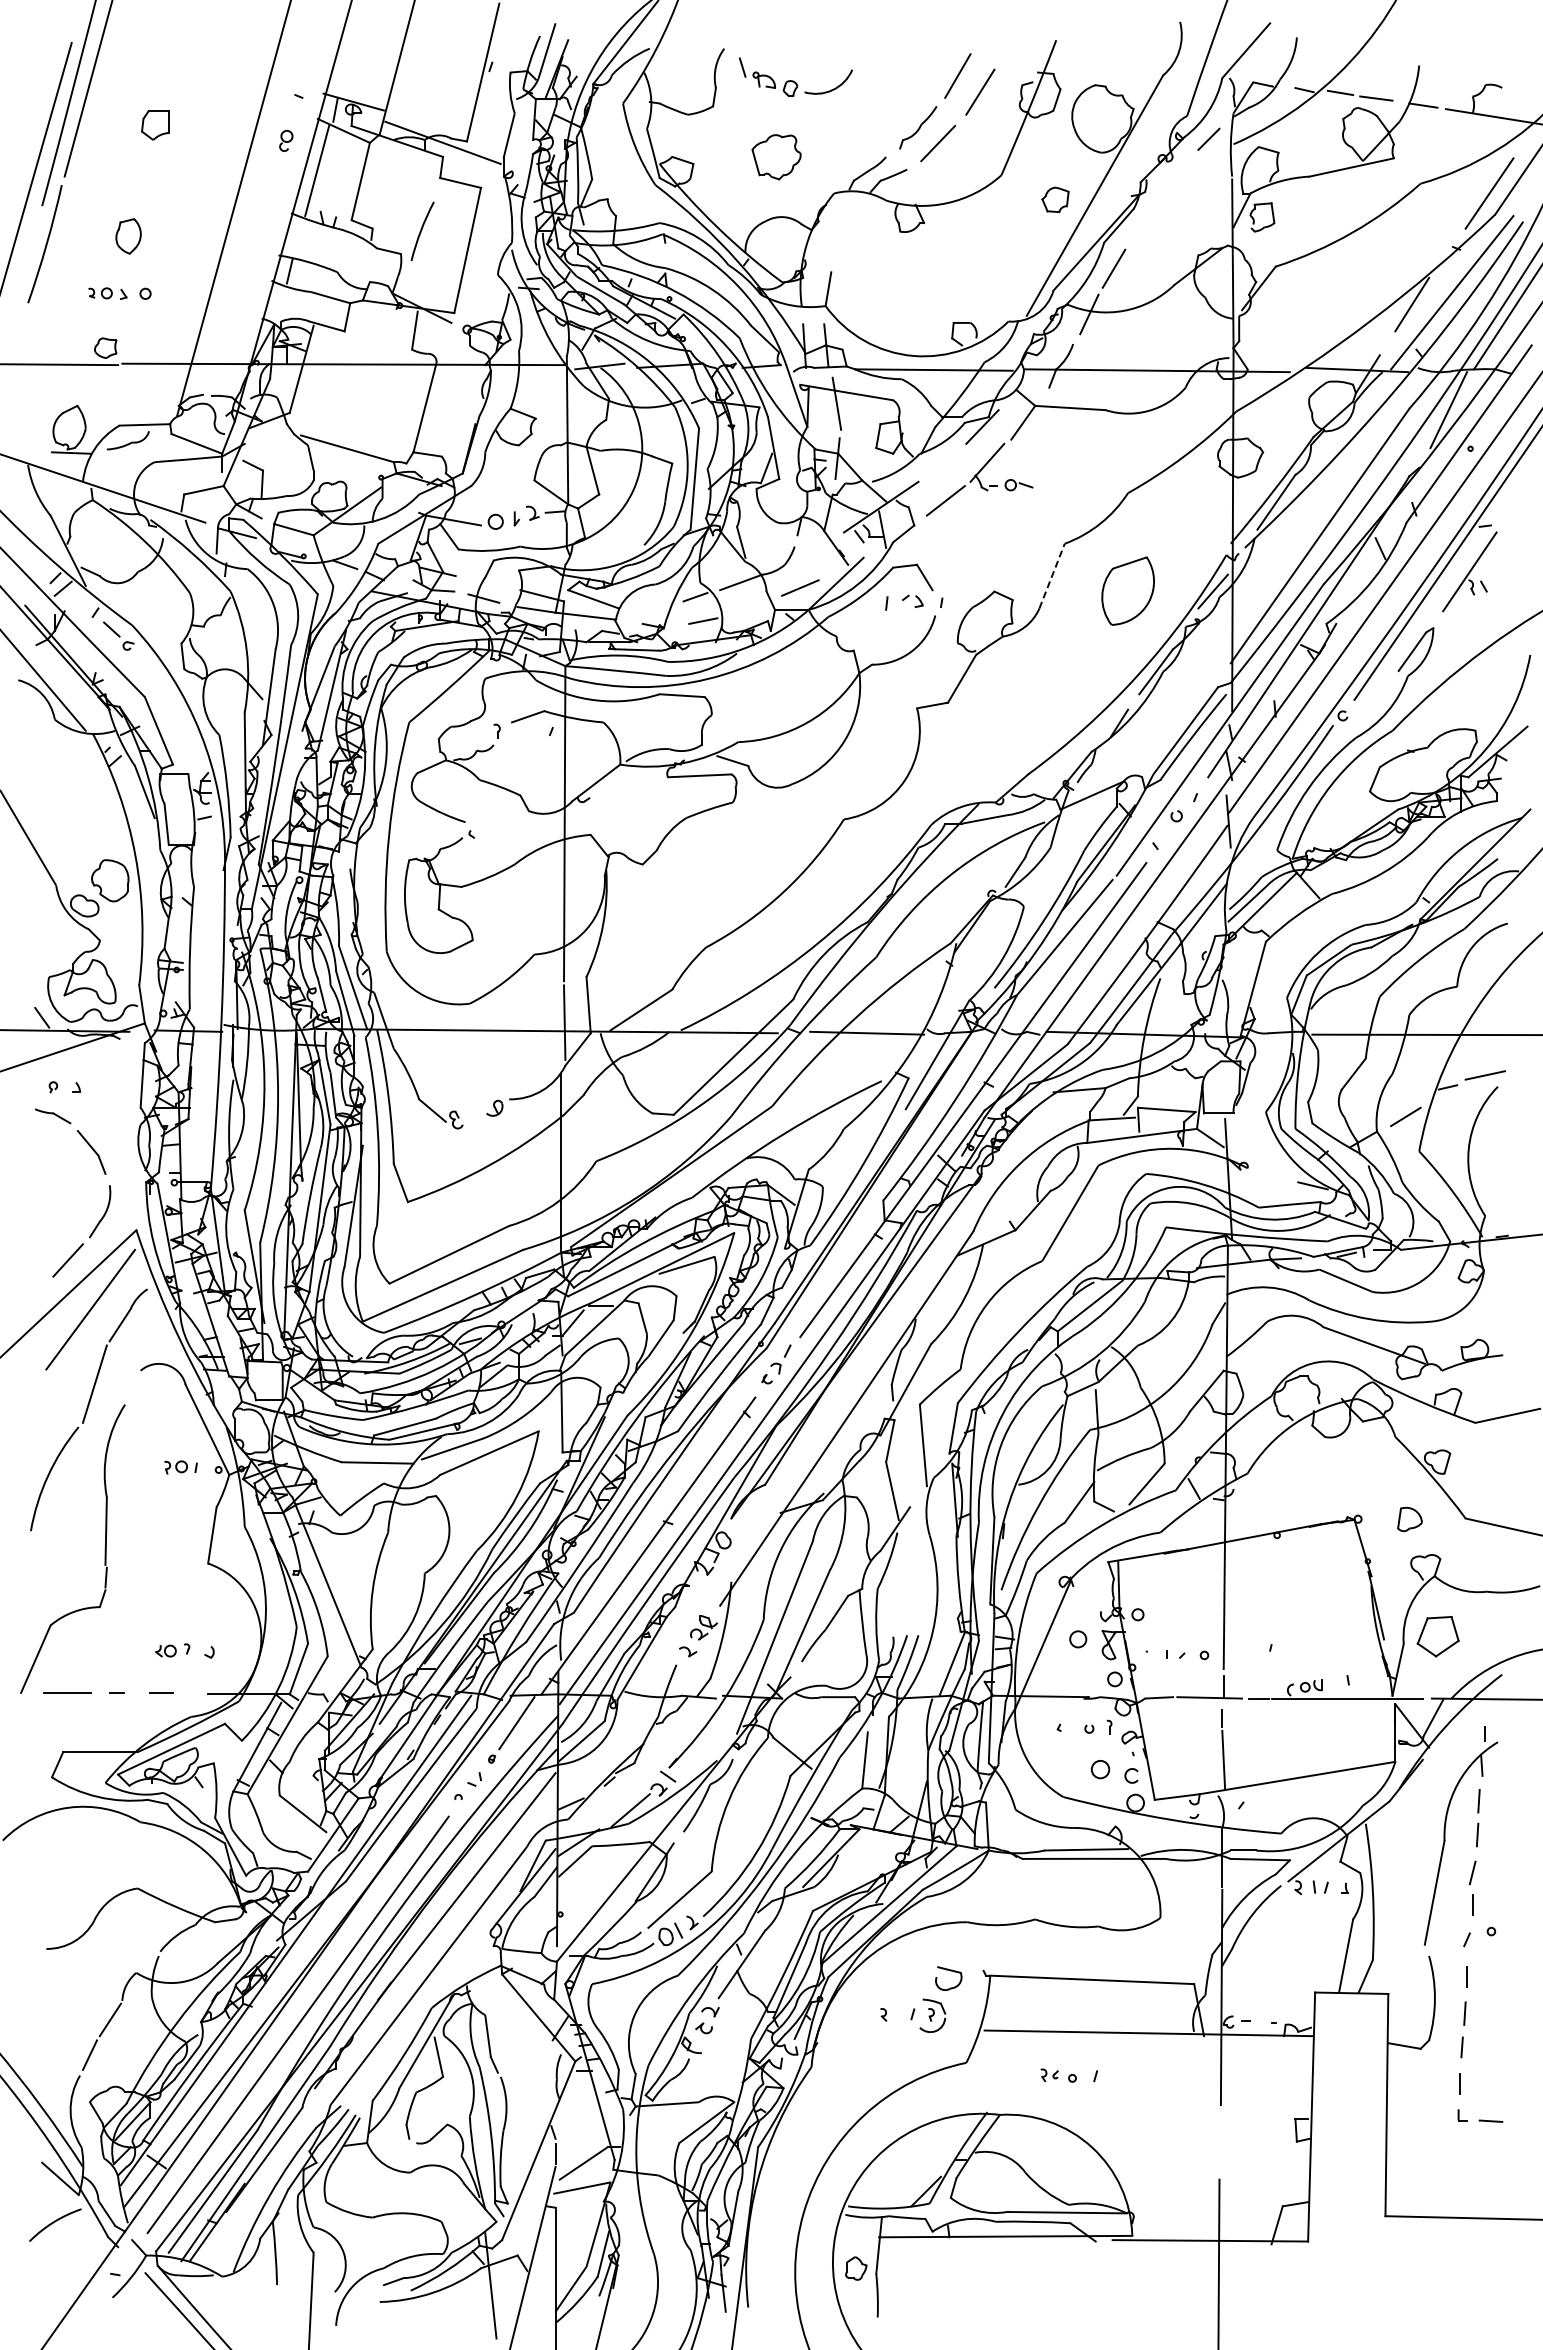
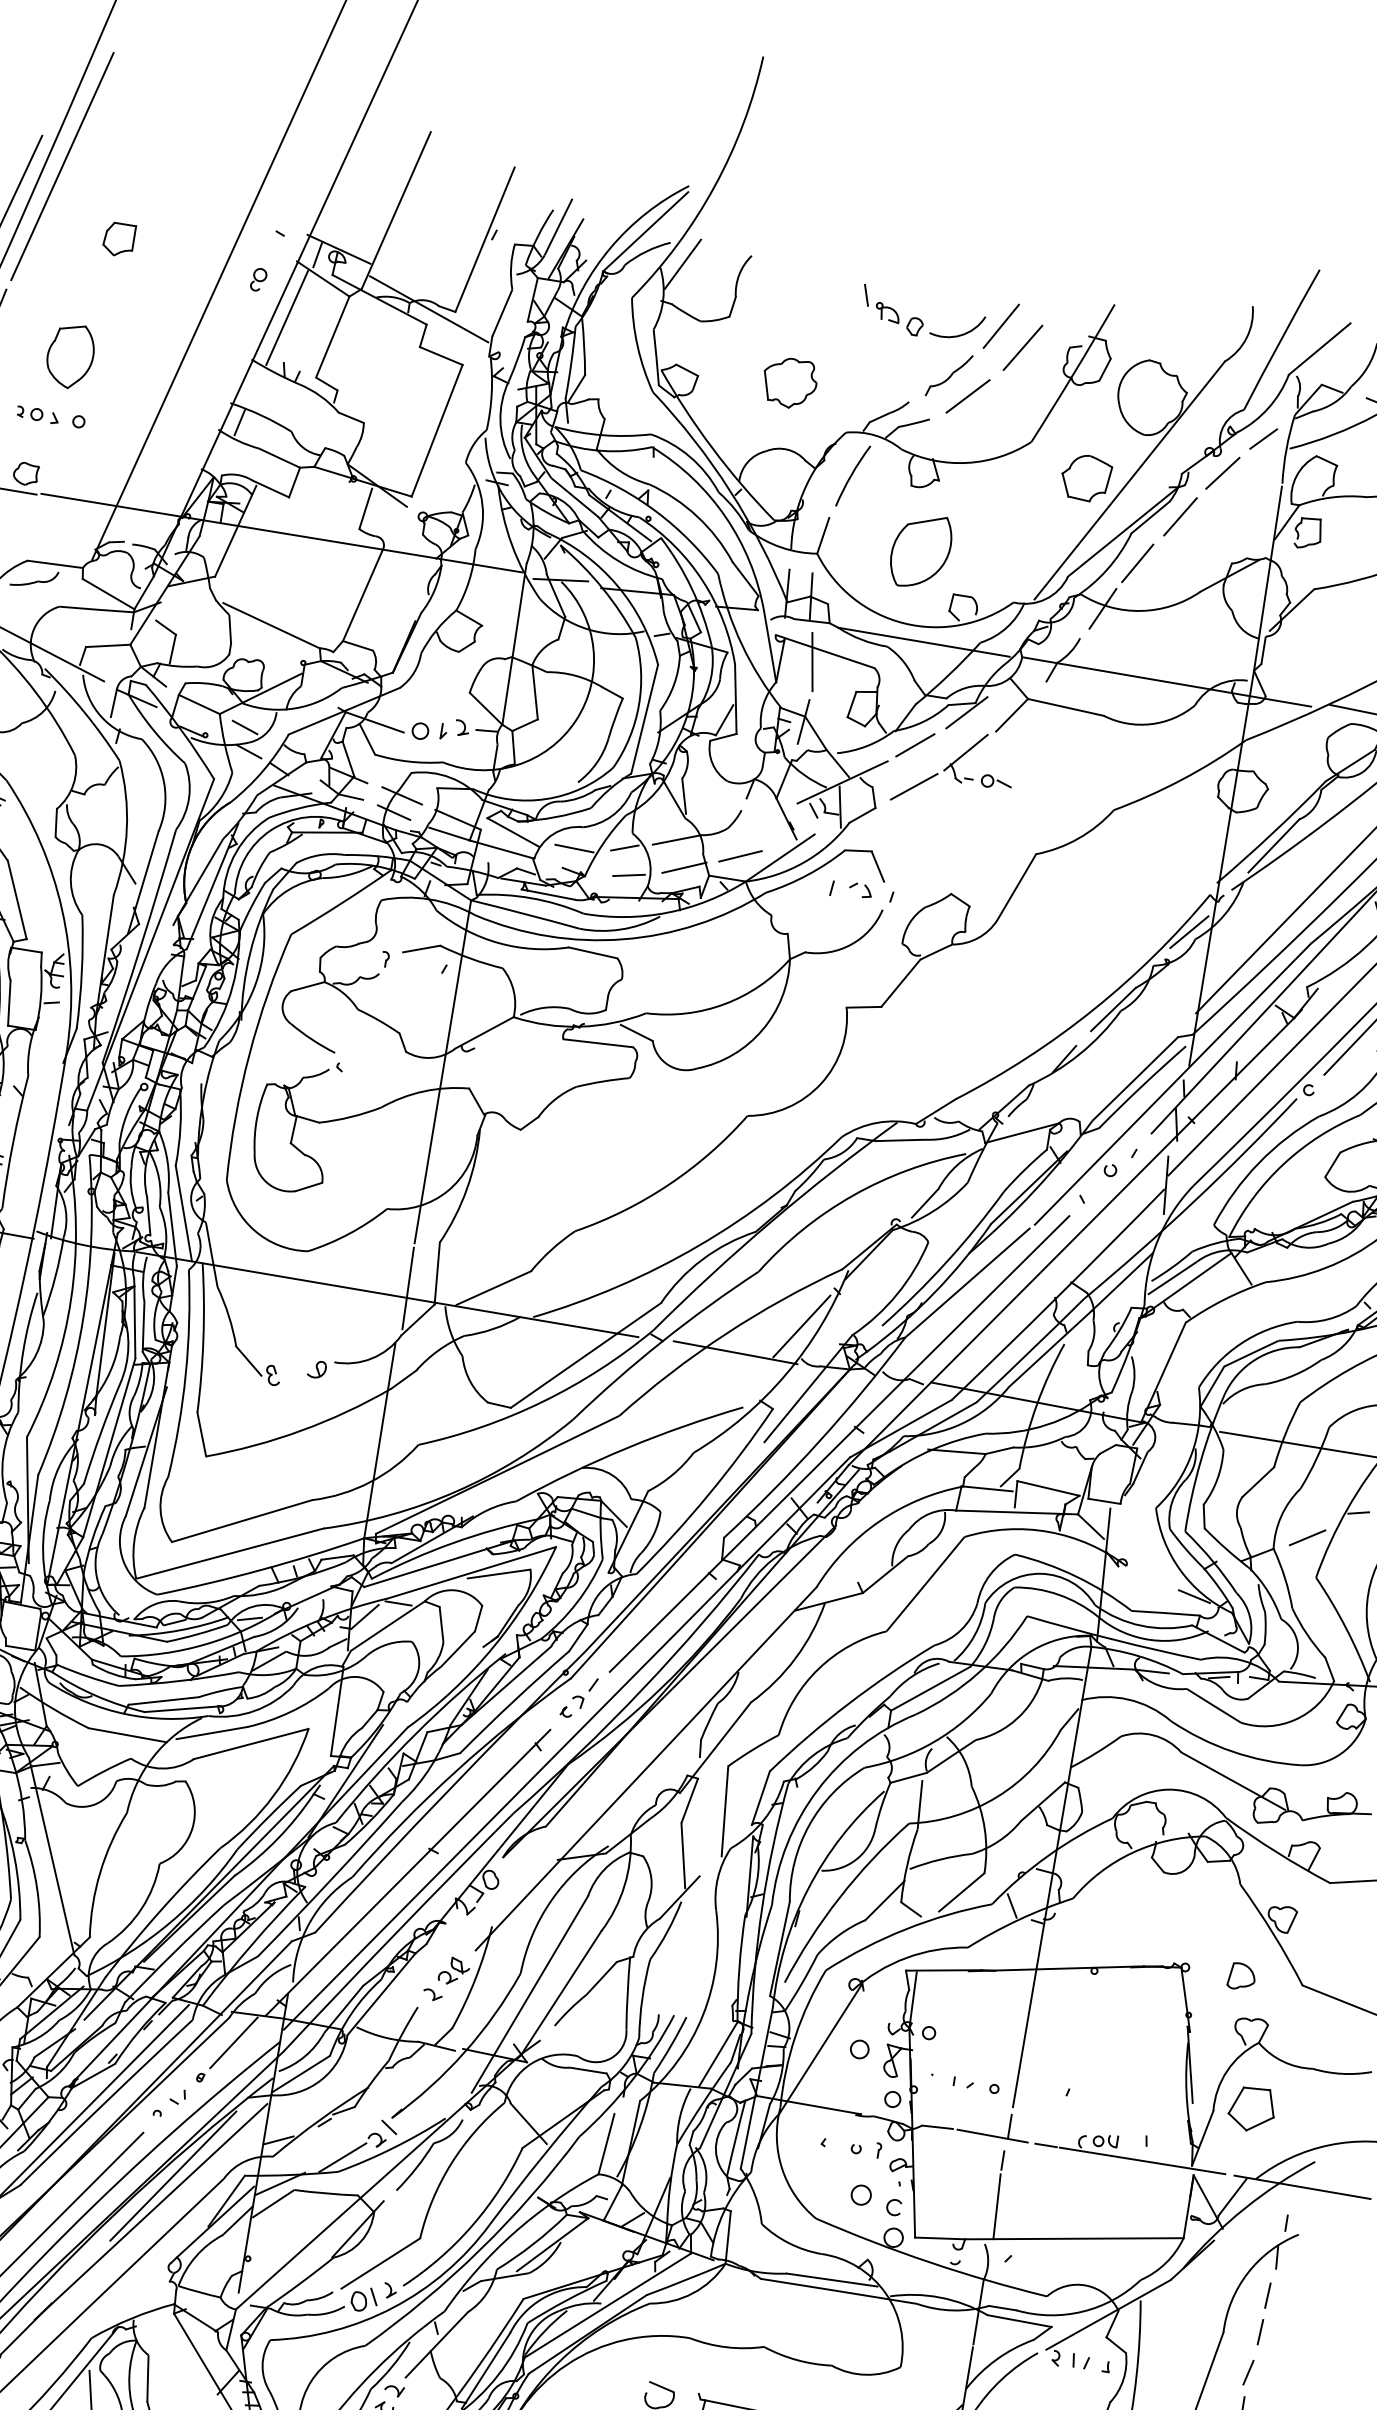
line: (663, 65) -> (682, 263), added
part: (795, 76) -> (922, 314), moved
line: (1176, 175) -> (1222, 472), added
part: (1055, 199) -> (1086, 477), size x1.67
line: (1145, 220) -> (1180, 516), added
arc: (422, 230) -> (853, 475), moved
part: (128, 236) -> (70, 356), size x1.67
line: (940, 463) -> (914, 745), added
line: (338, 543) -> (245, 727), added
line: (1052, 576) -> (1017, 887), dashed -> solid
line: (488, 582) -> (401, 795), added
part: (1127, 590) -> (920, 550), moved
line: (650, 604) -> (574, 848), added
line: (751, 606) -> (684, 867), added
line: (922, 999) -> (801, 1325), added
line: (481, 1851) -> (173, 2176), added

